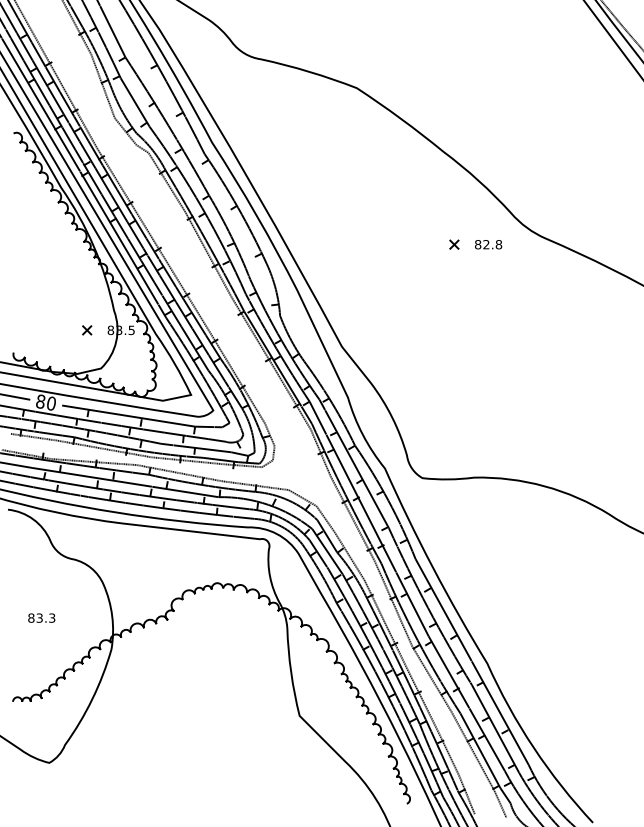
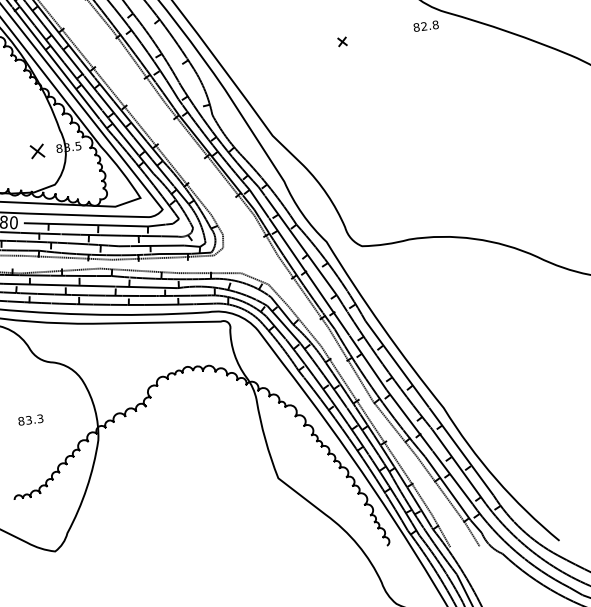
part: (454, 244) -> (342, 41), moved
text: (488, 244) -> (426, 26), moved
part: (87, 330) -> (38, 151), size x1.6

